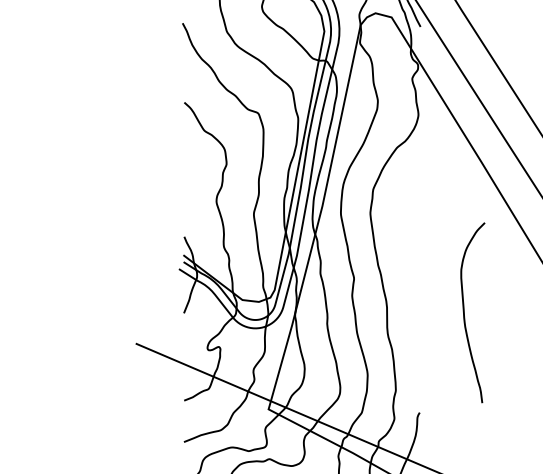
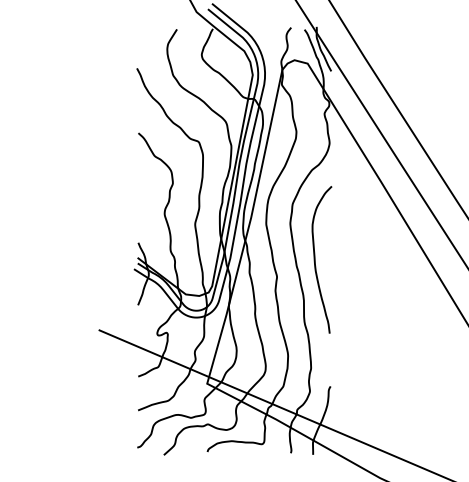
curve: (464, 312) -> (315, 259), moved

